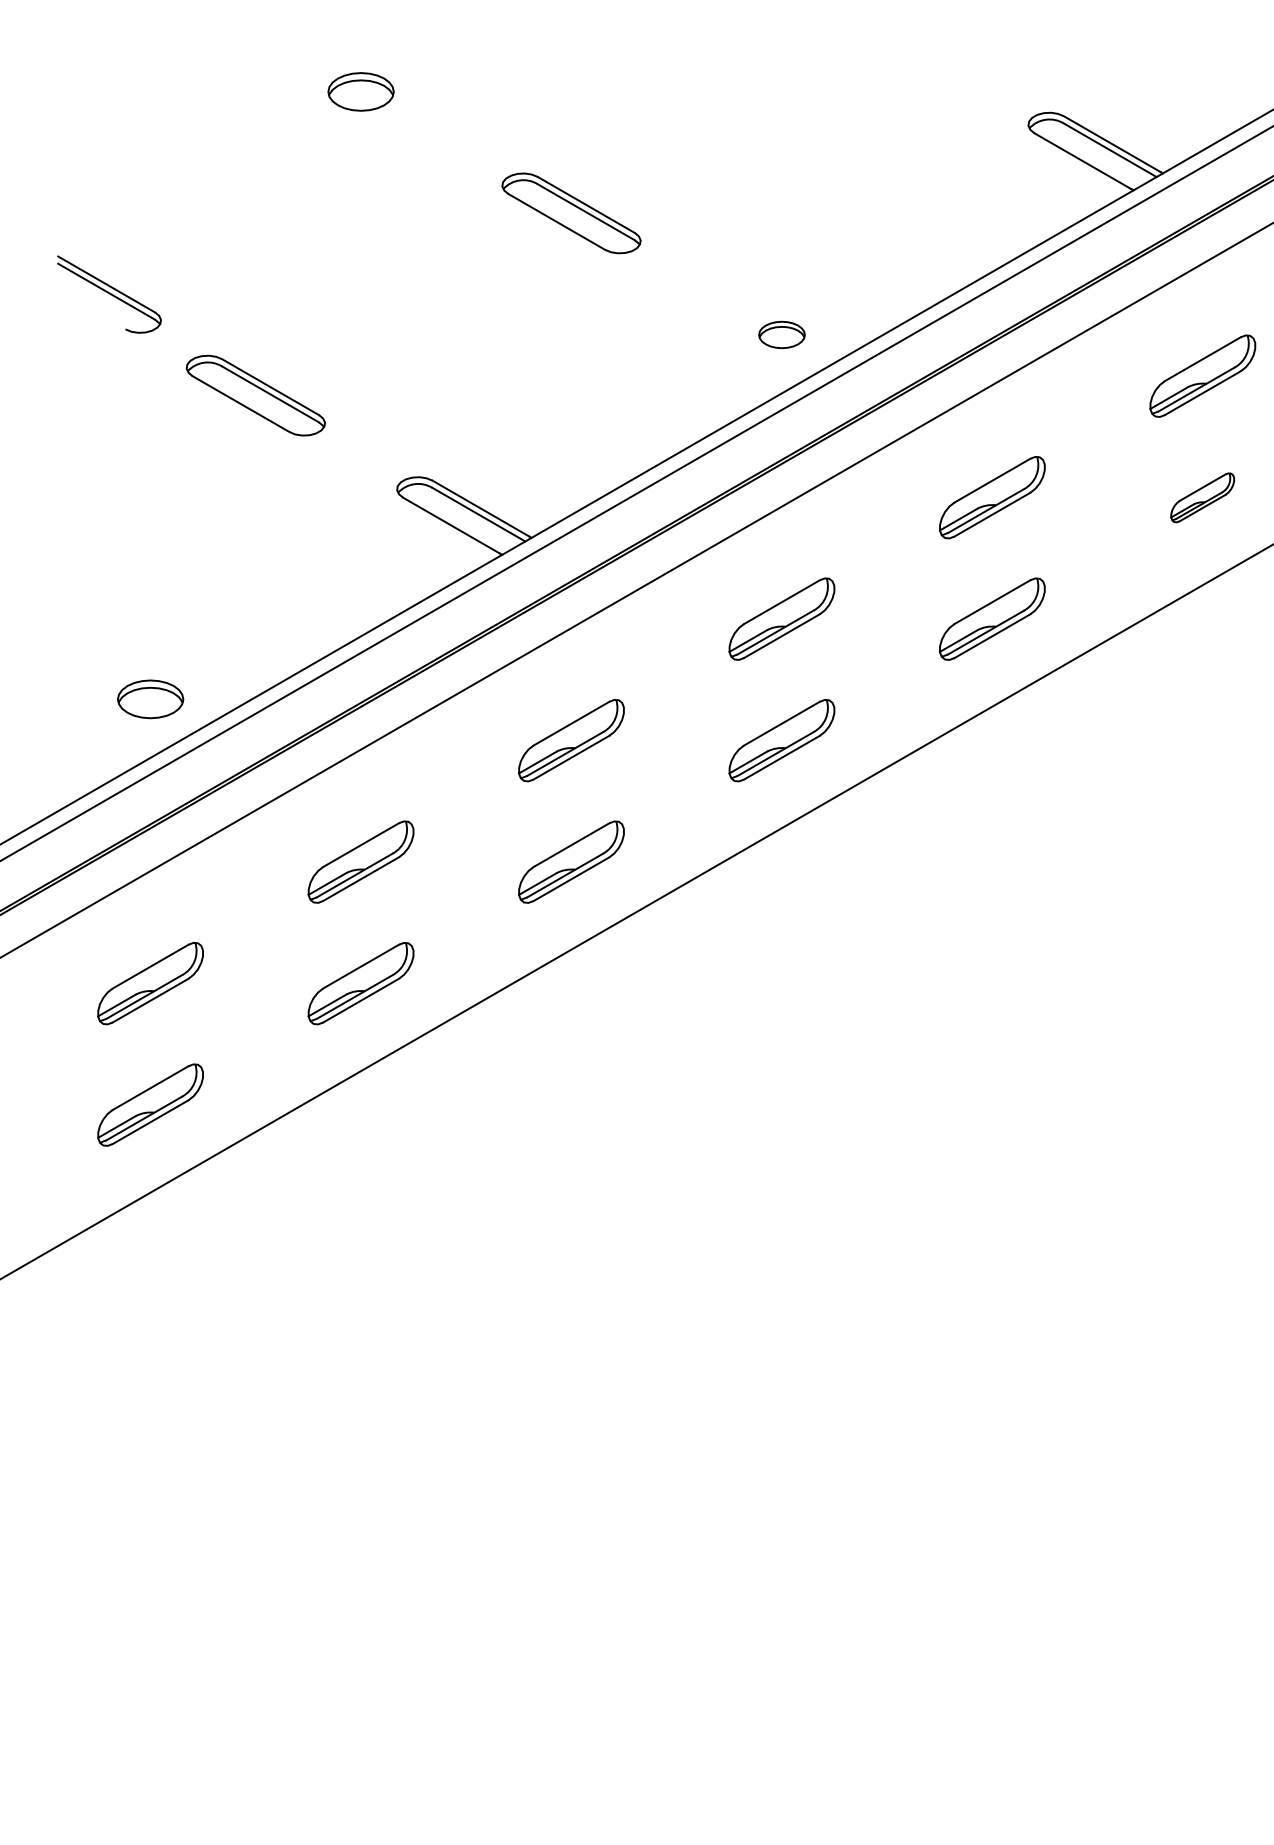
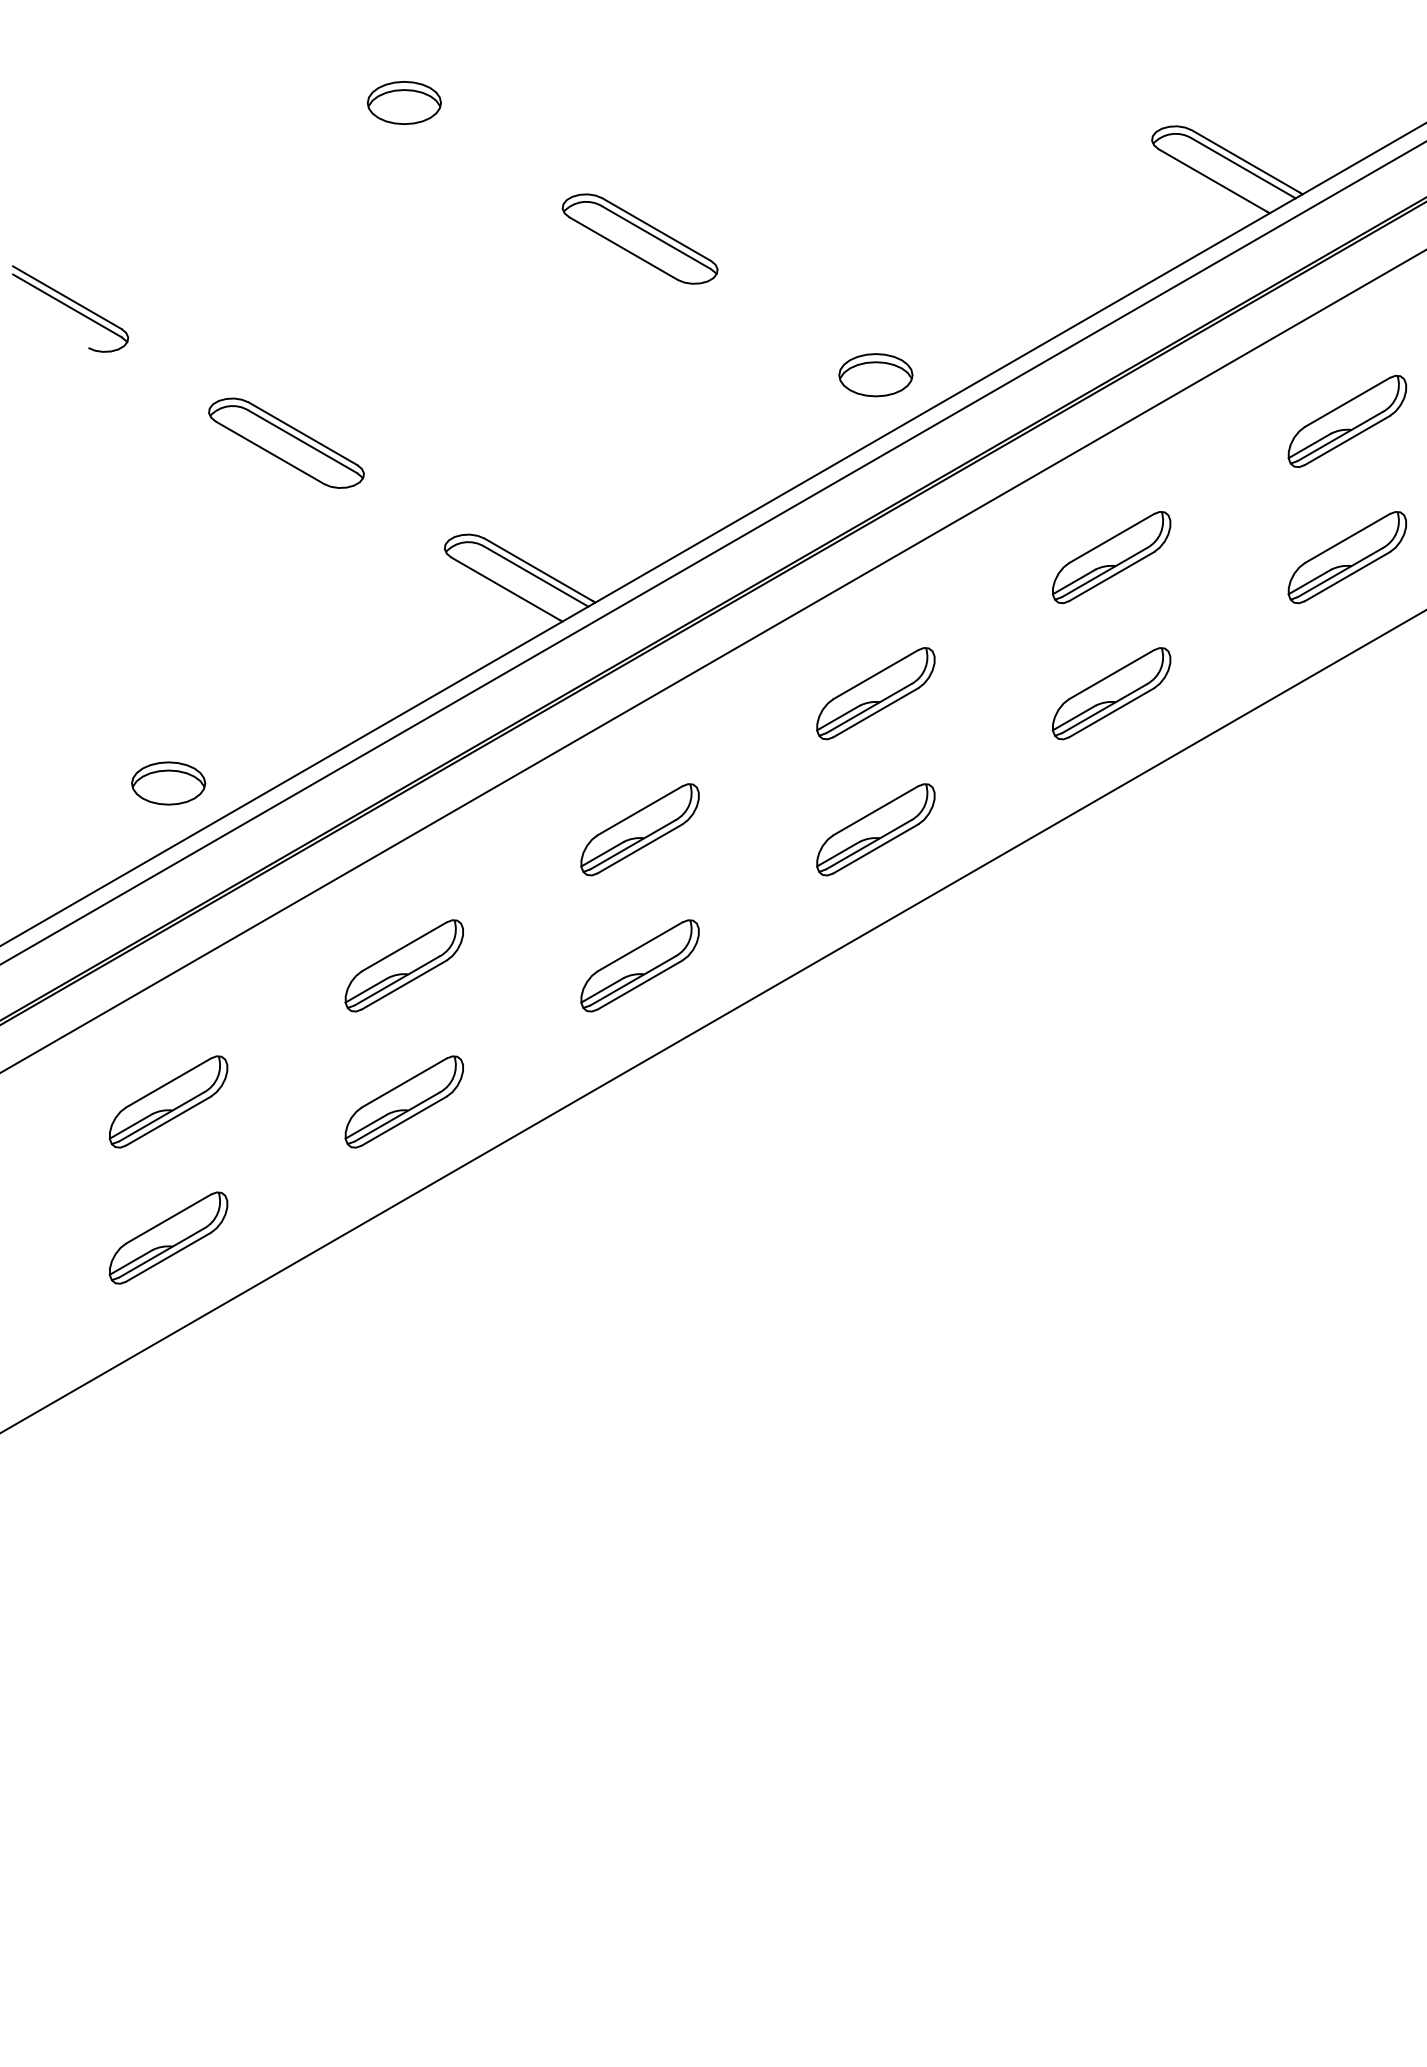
part: (109, 294) -> (70, 308), moved
part: (781, 335) -> (875, 375), size x1.43
part: (1202, 497) -> (1346, 557), size x1.67

